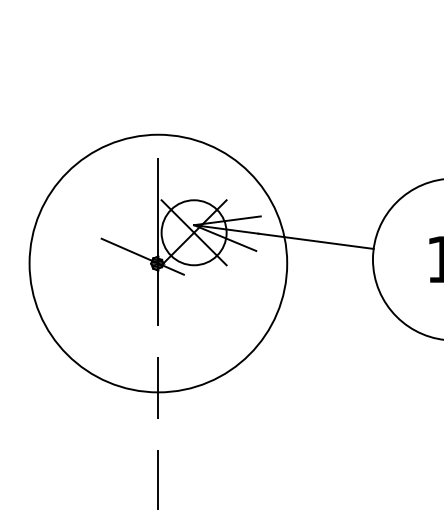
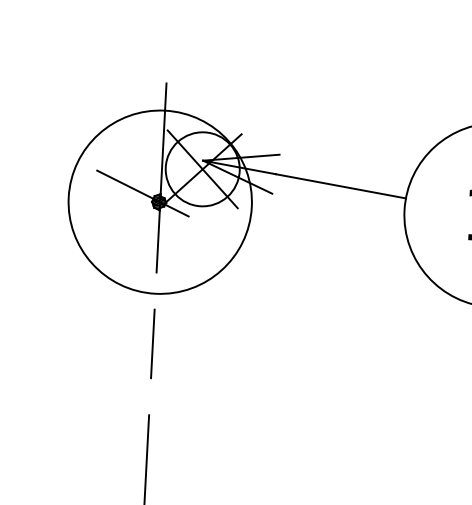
circle: (157, 263) -> (159, 202), size x0.62

